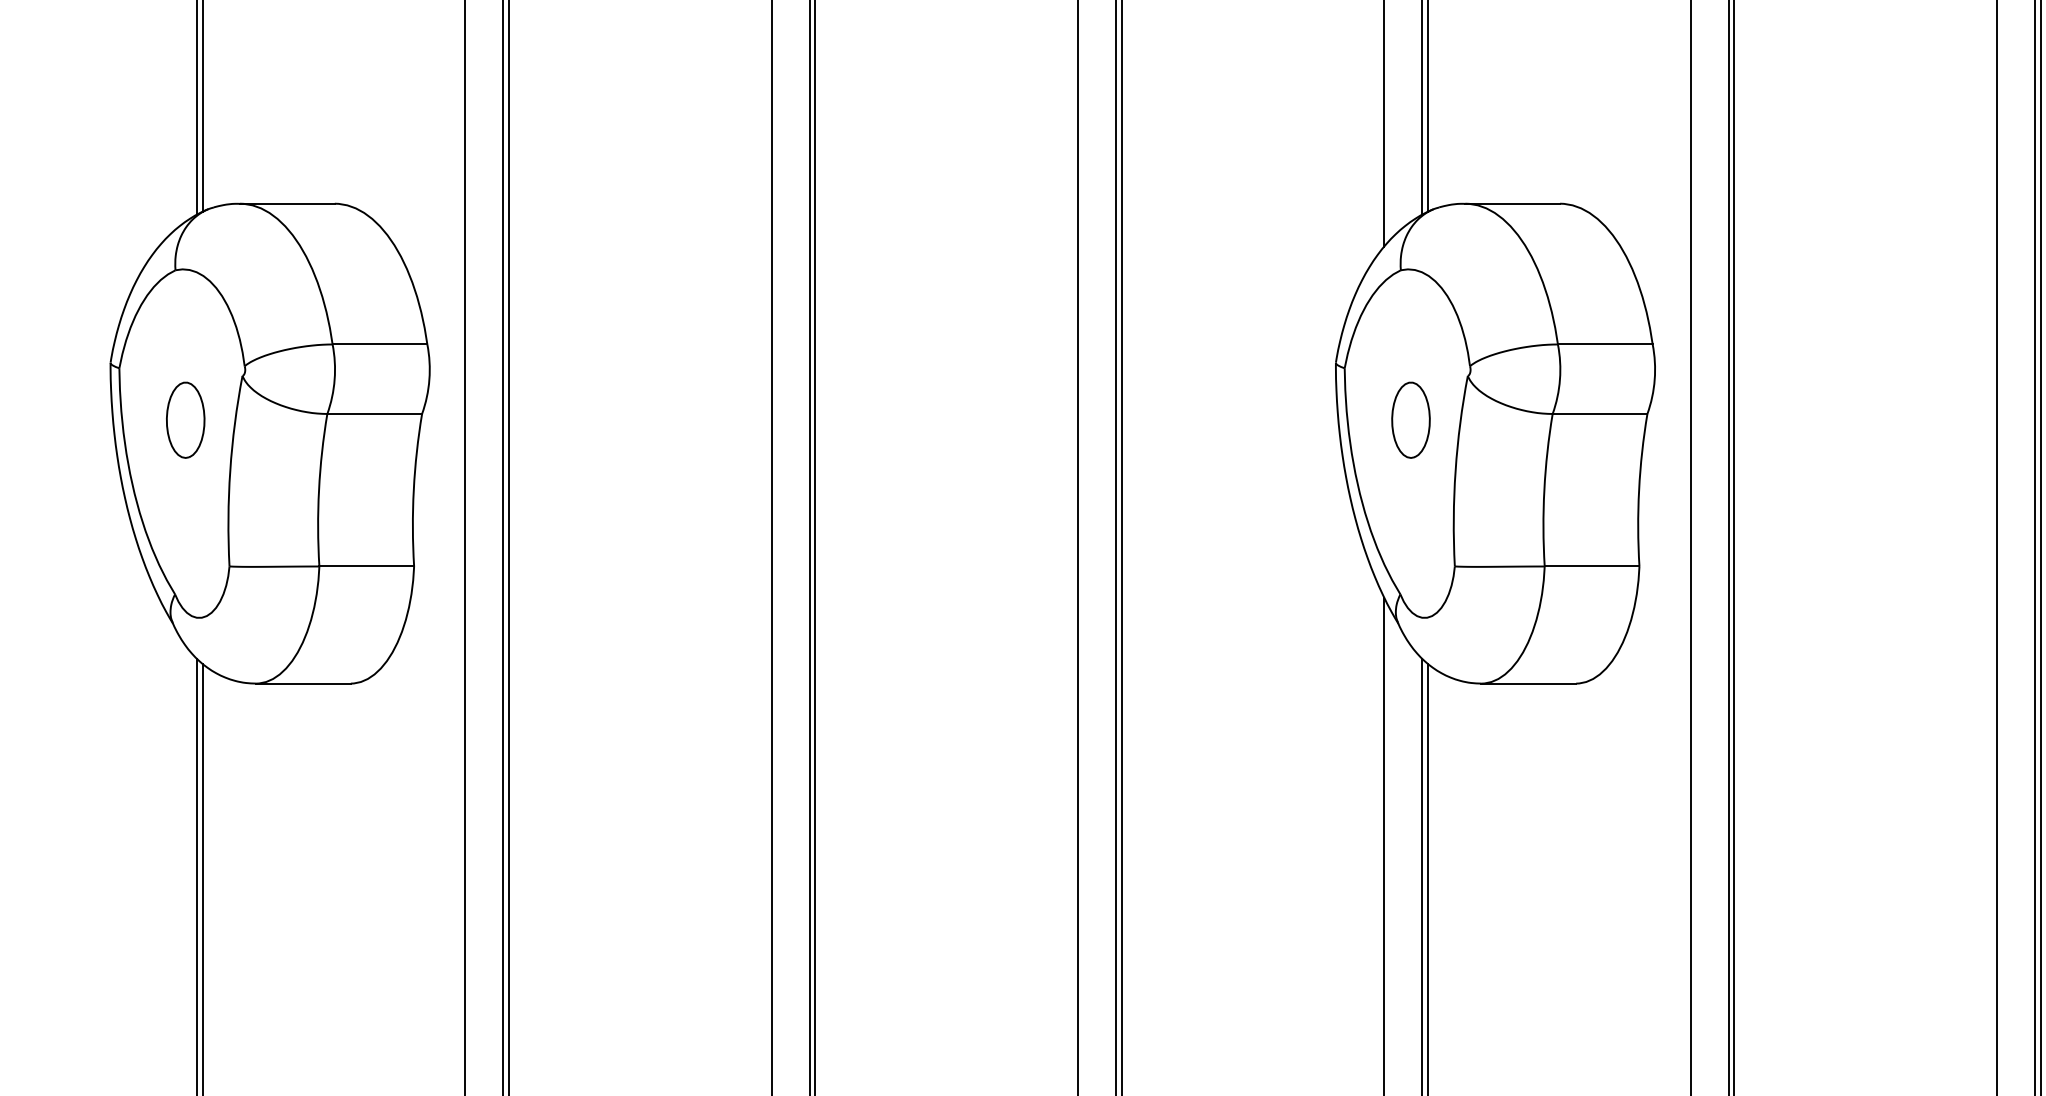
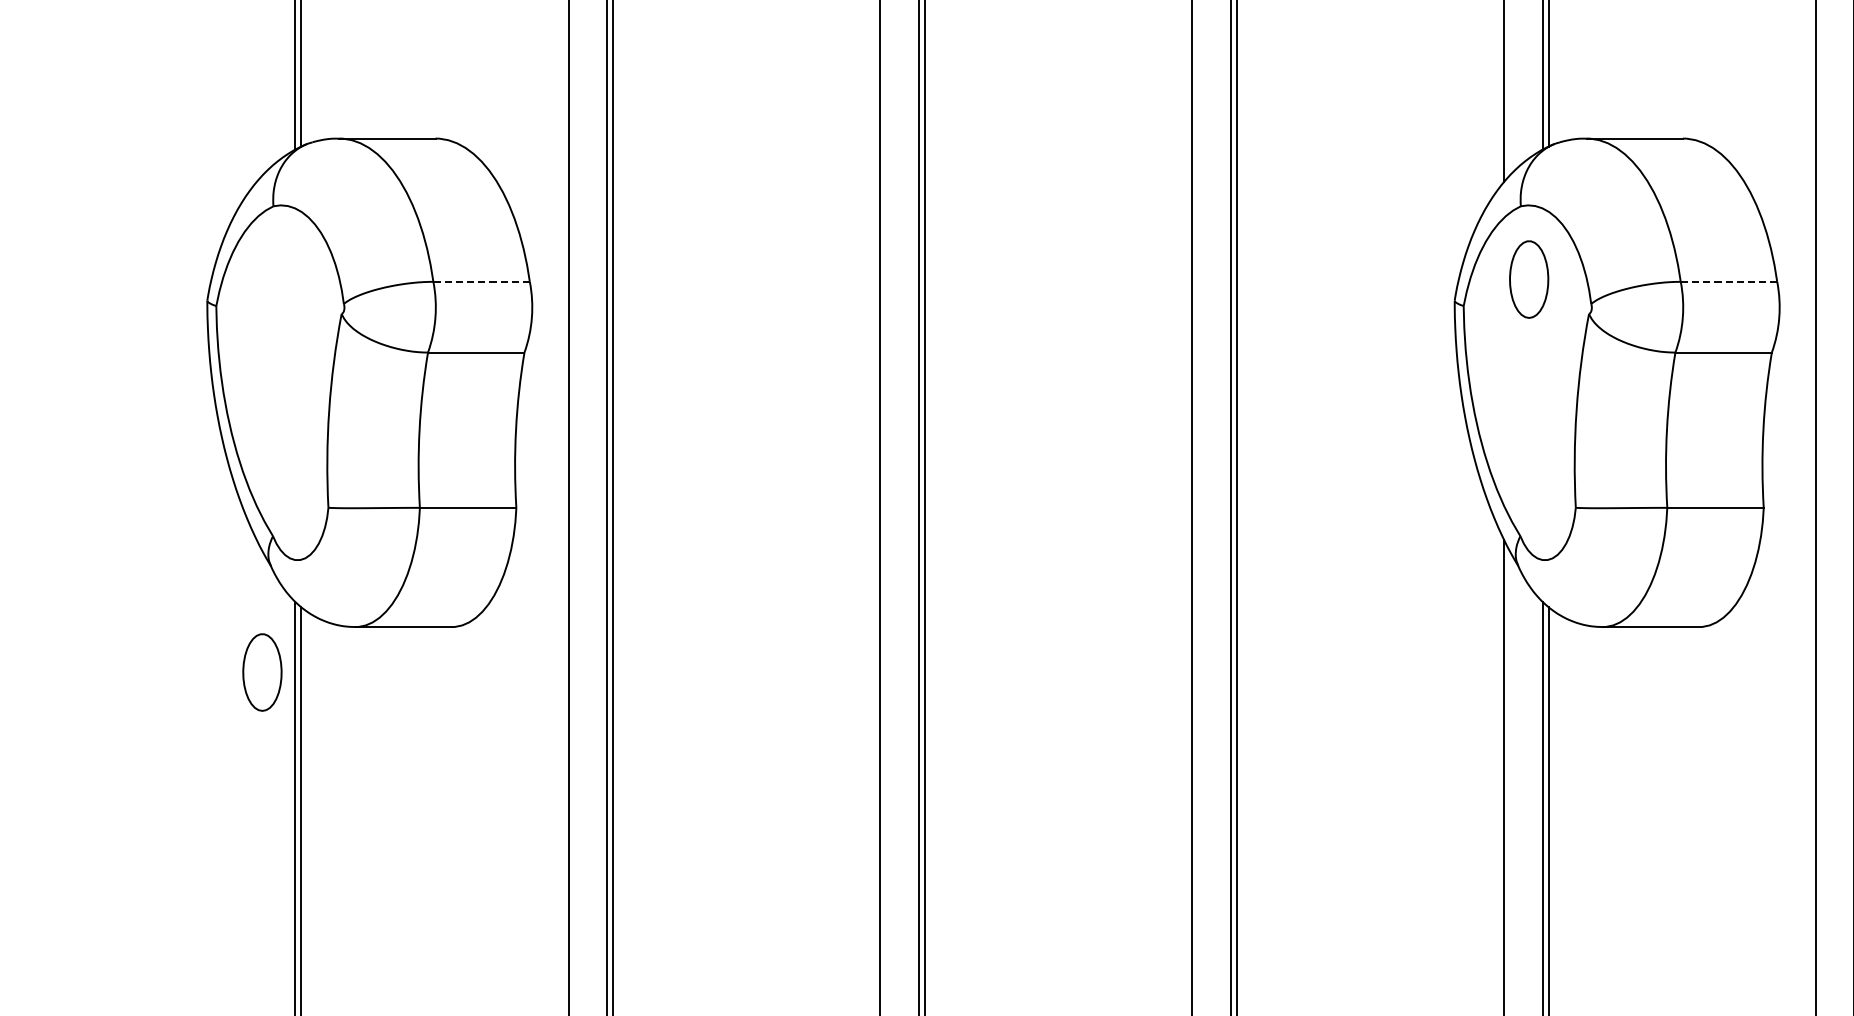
line: (380, 344) -> (482, 281), solid -> dashed
line: (1605, 344) -> (1729, 281), solid -> dashed
part: (185, 419) -> (262, 671), moved
part: (1410, 419) -> (1528, 278), moved

